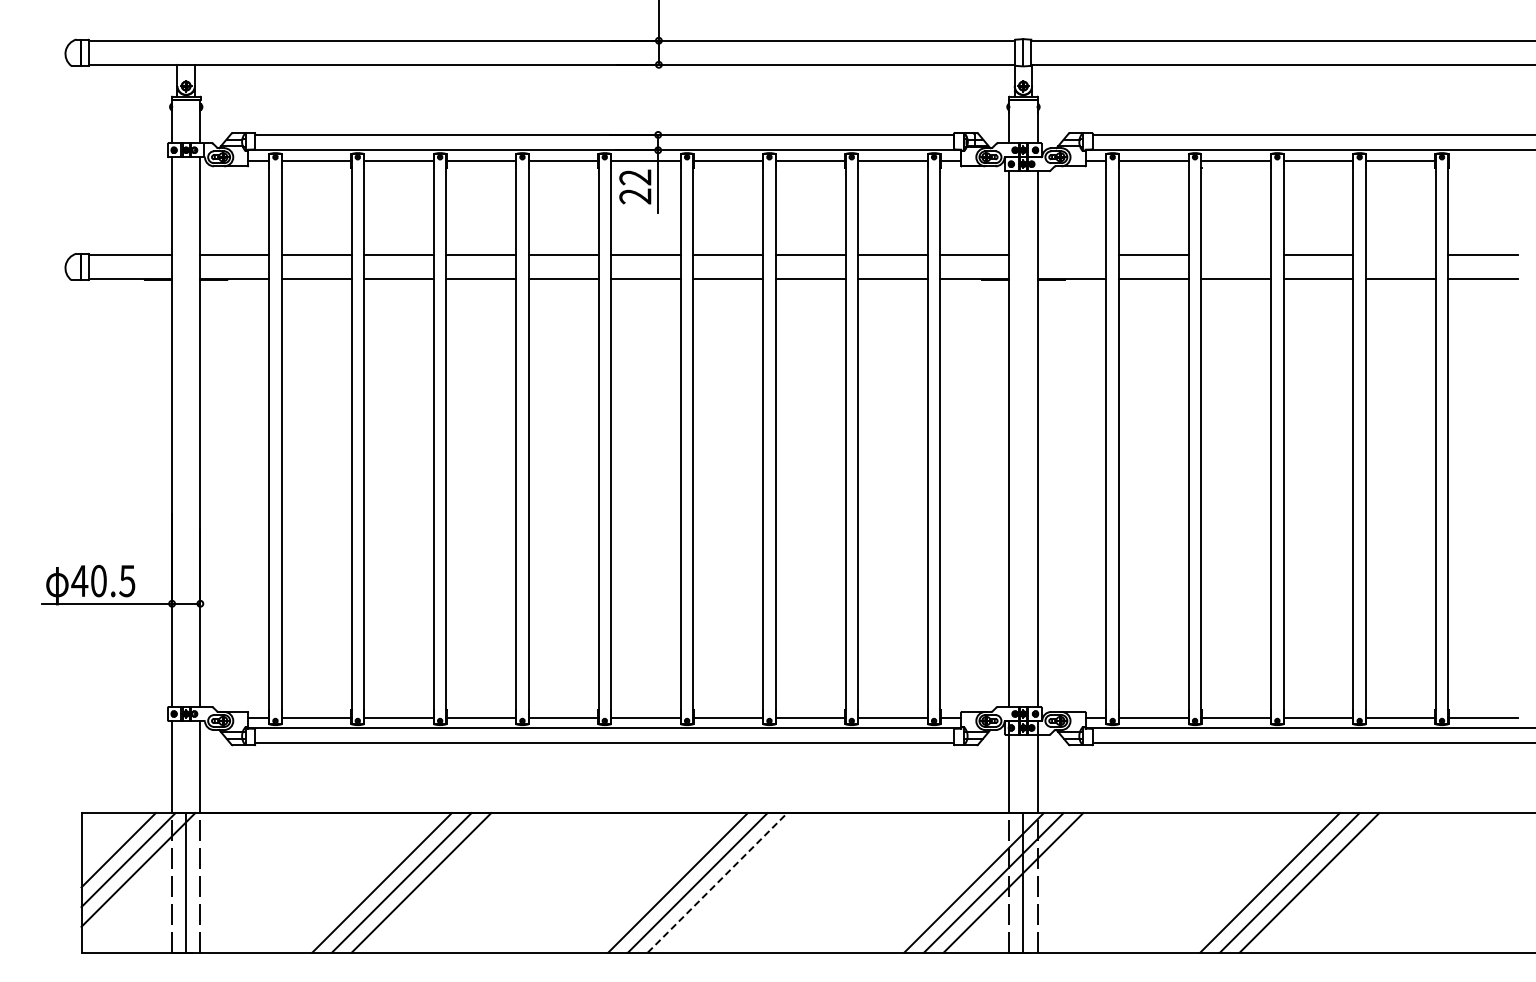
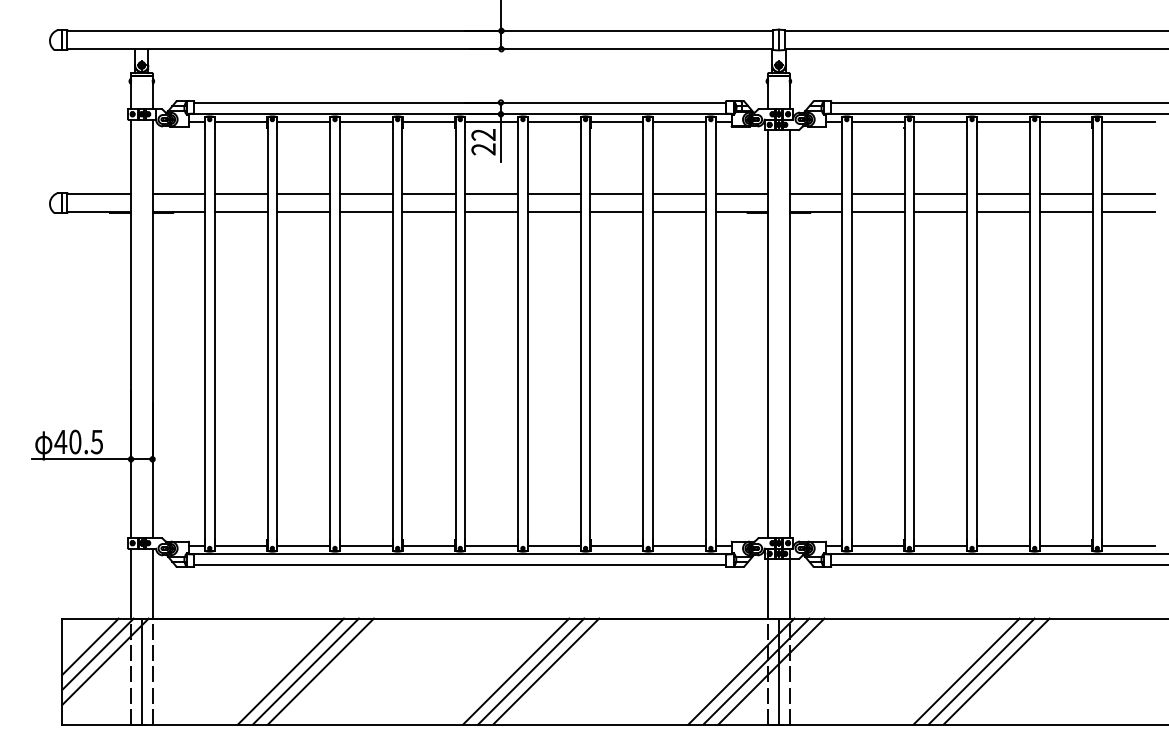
line: (1483, 160) -> (1128, 122), added
line: (1071, 254) -> (815, 193), added
line: (1236, 254) -> (940, 193), added
line: (1400, 254) -> (1065, 193), added
line: (717, 882) -> (546, 671), dashed -> solid

